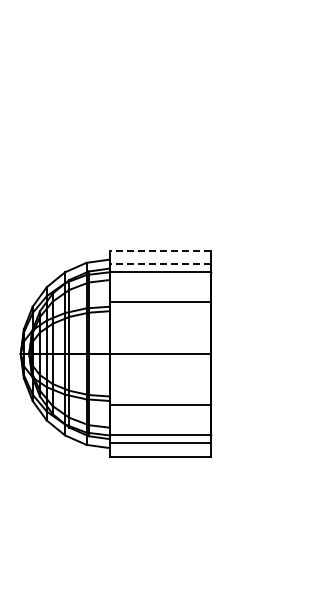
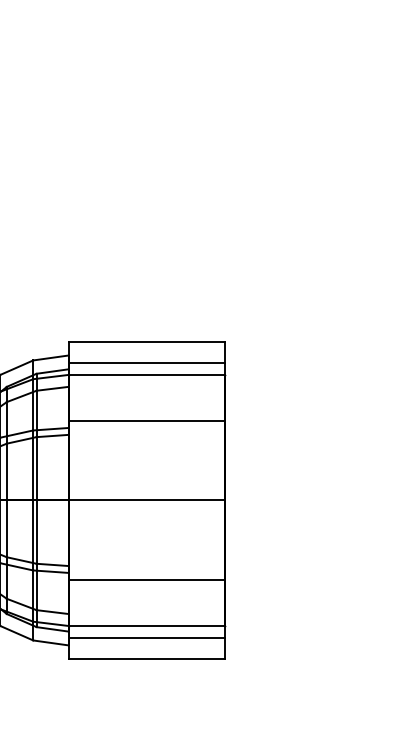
line: (160, 250) -> (146, 341), dashed -> solid
line: (160, 264) -> (146, 362), dashed -> solid

